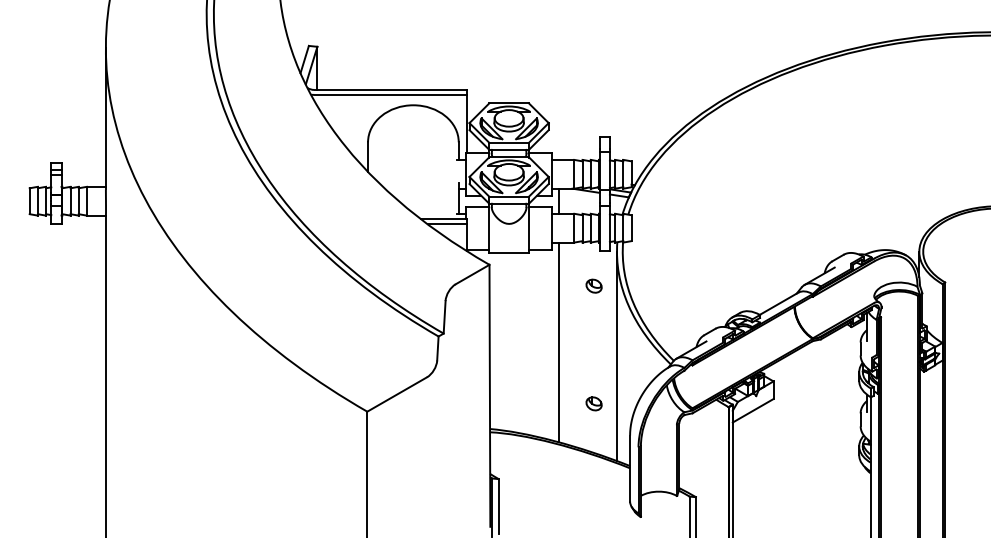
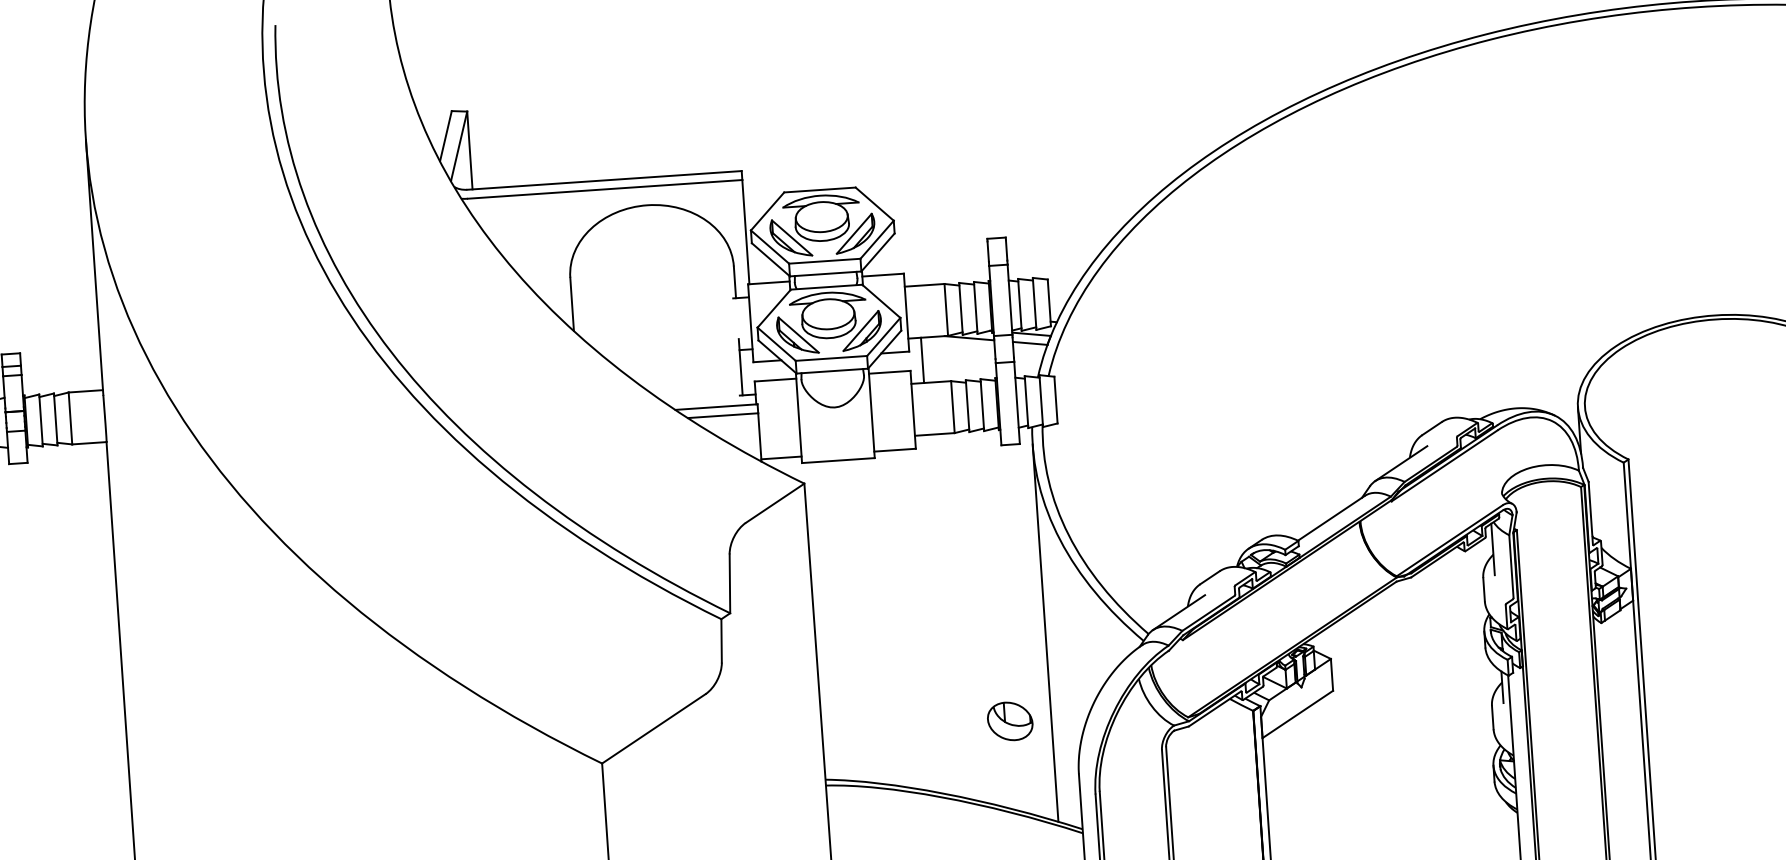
part: (593, 285) -> (994, 508), removed
line: (559, 342) -> (940, 615), removed
part: (593, 403) -> (1008, 720), size x1.6

